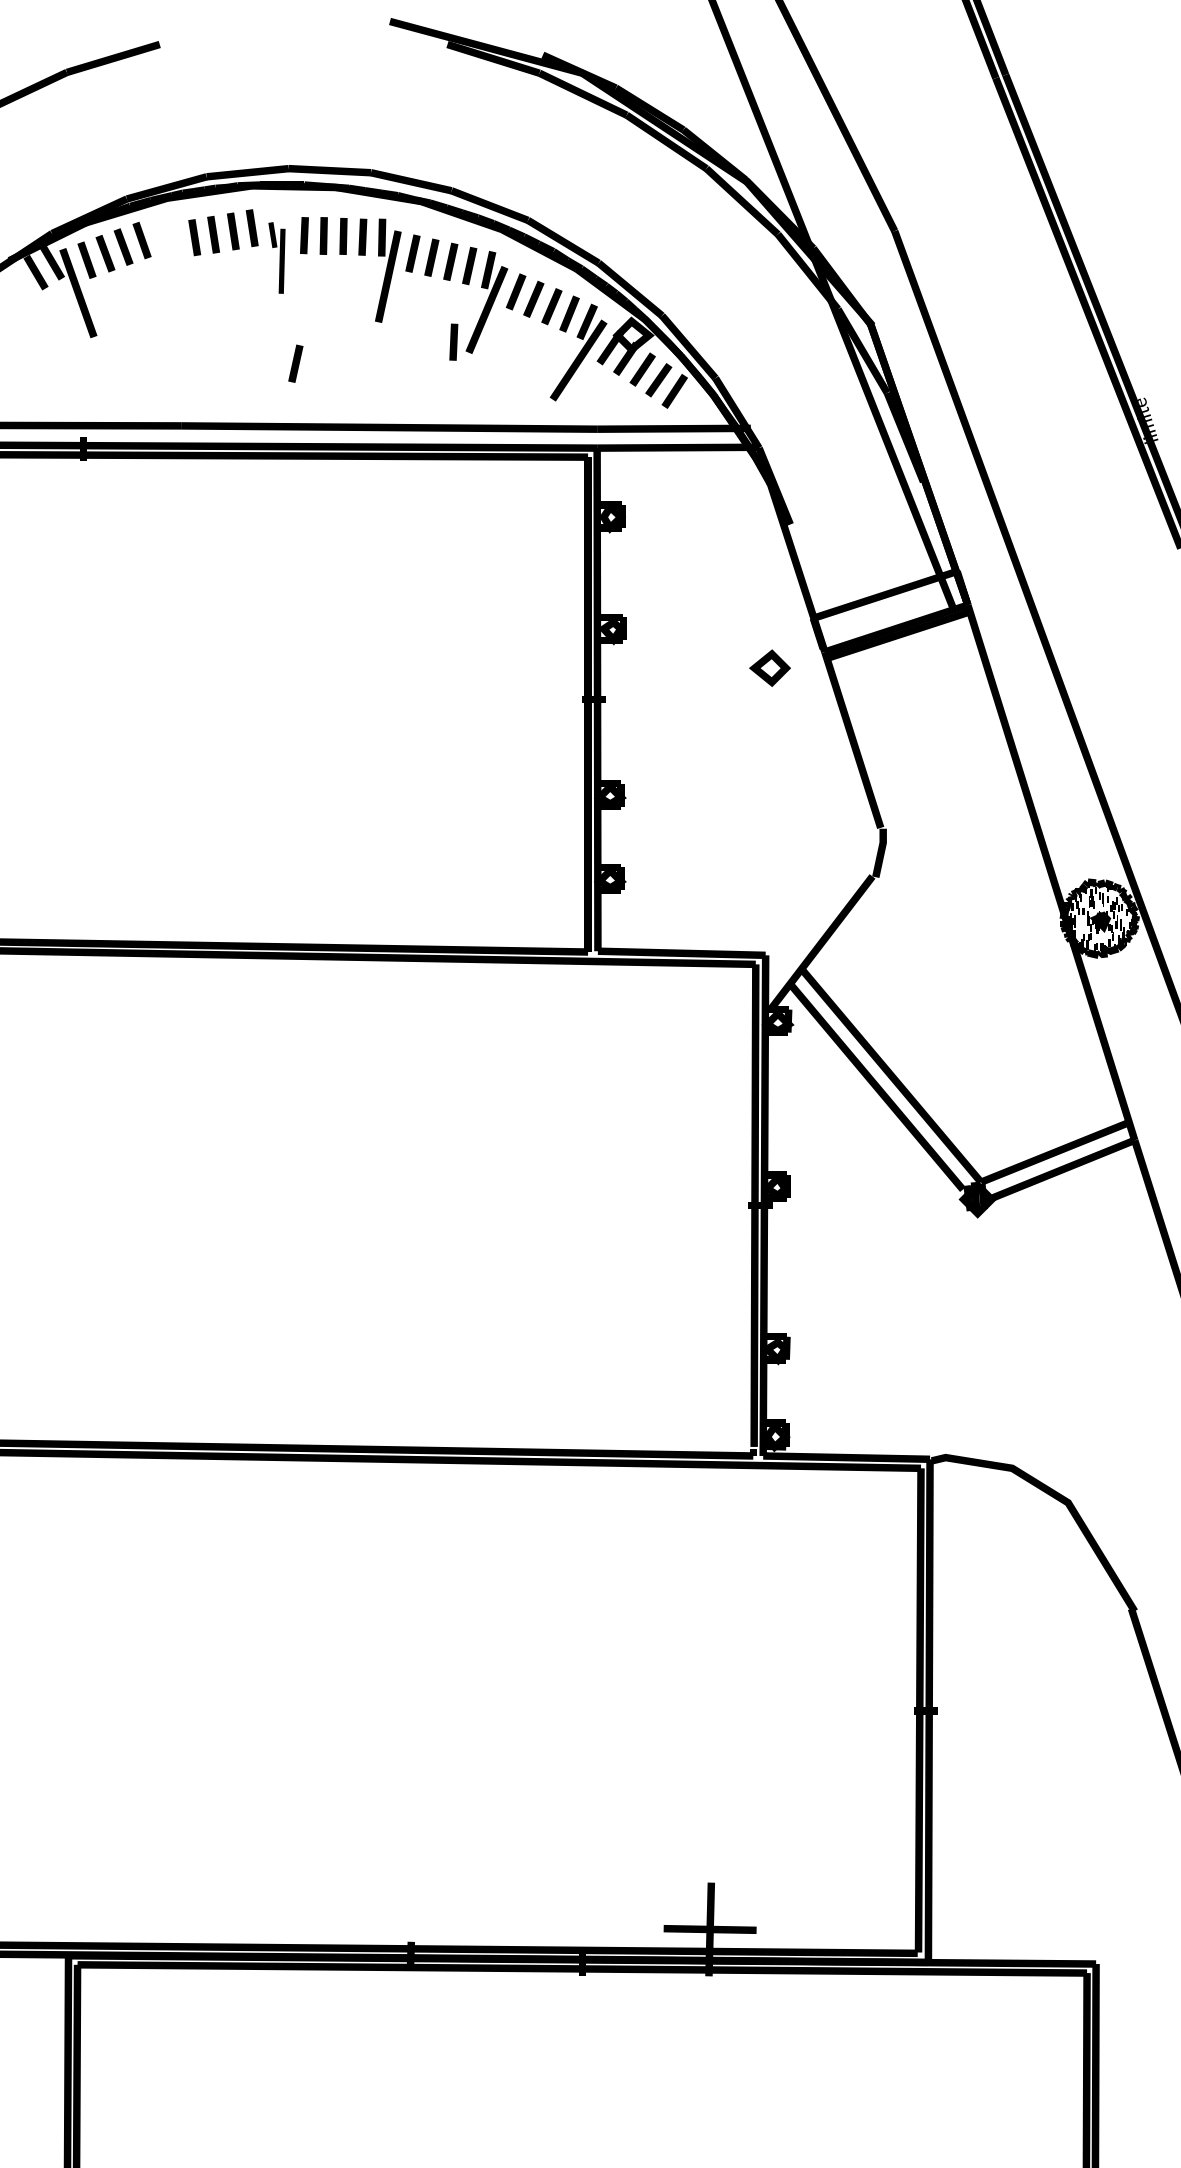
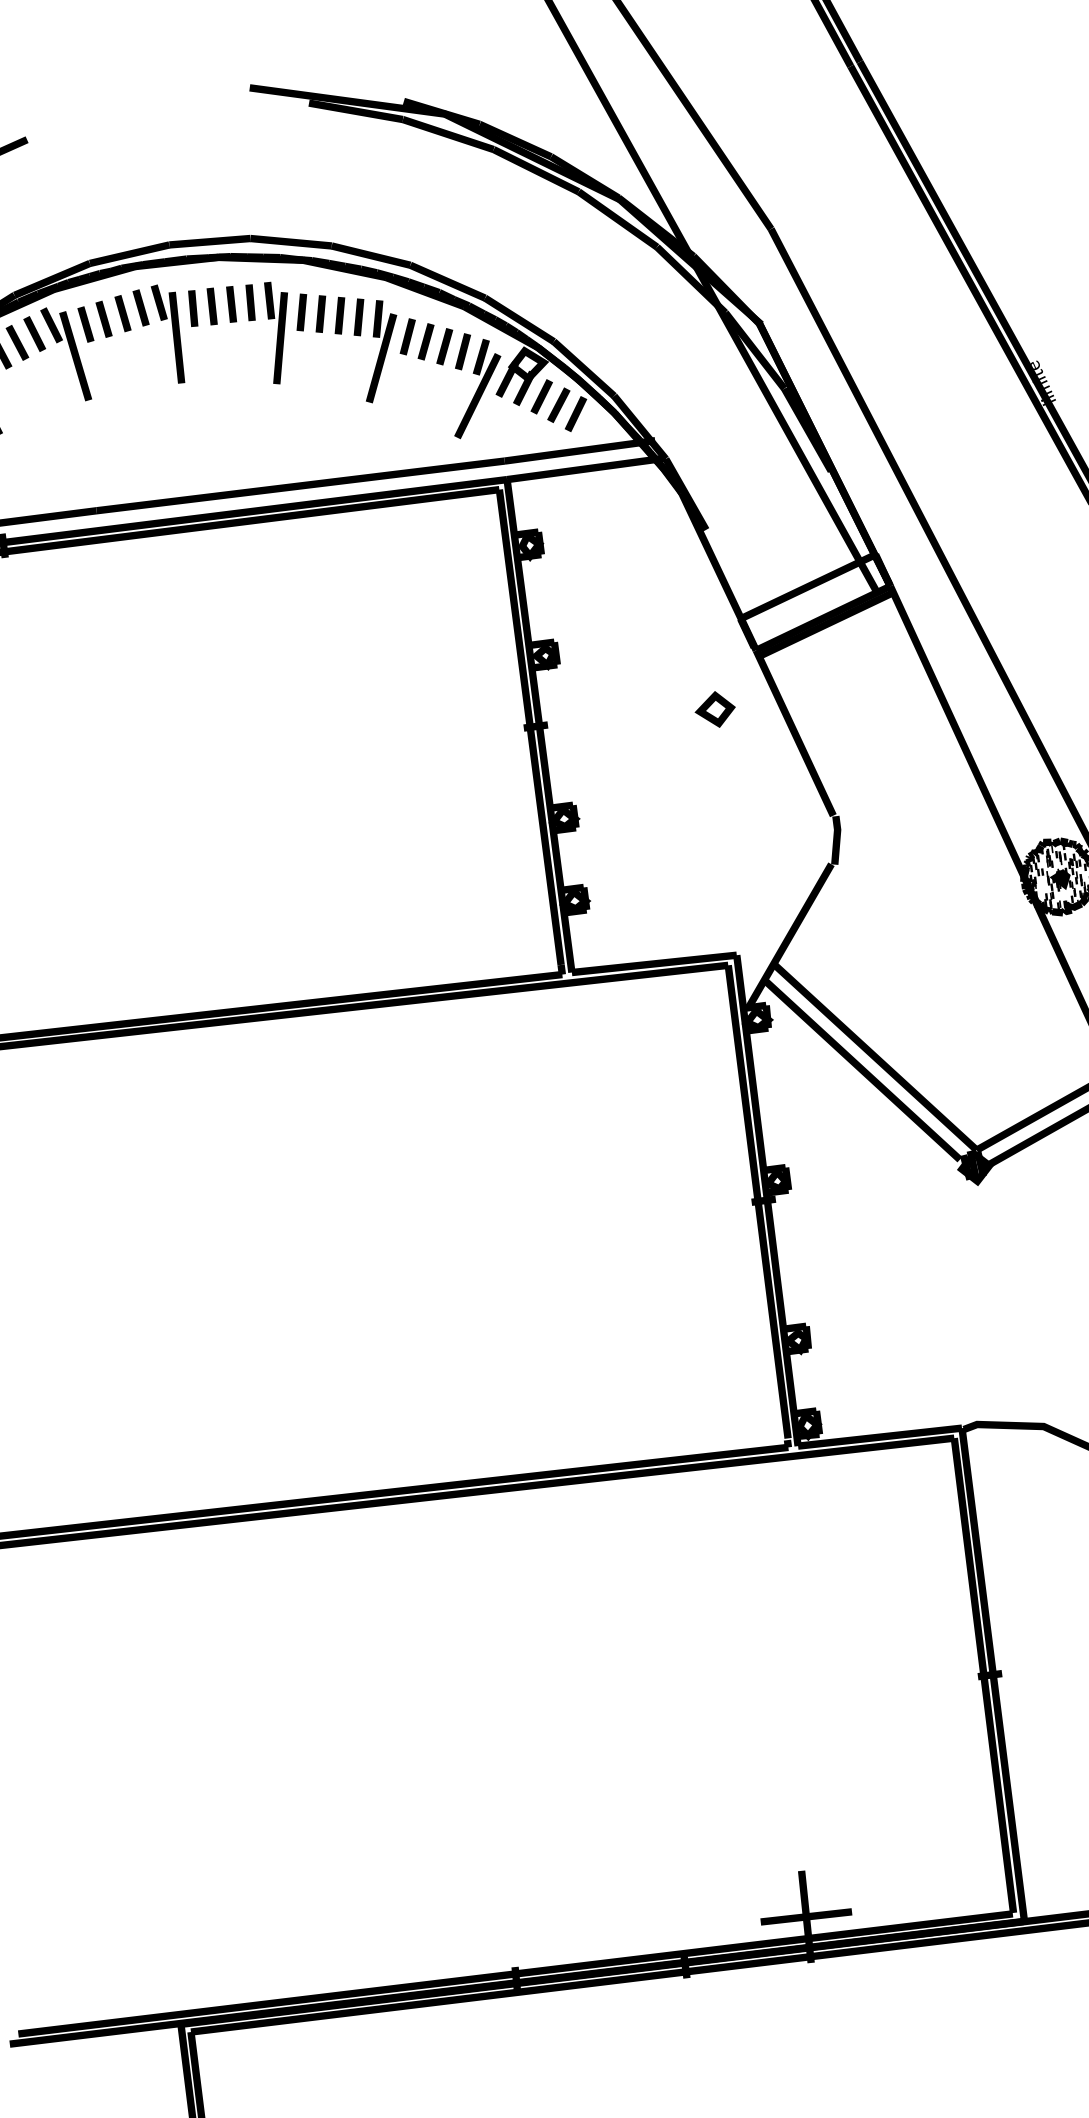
part: (276, 257) -> (168, 333), size x1.43
part: (170, 264) -> (65, 353), added
line: (453, 341) -> (352, 393), removed
line: (295, 363) -> (200, 435), removed
part: (769, 667) -> (714, 709), moved

